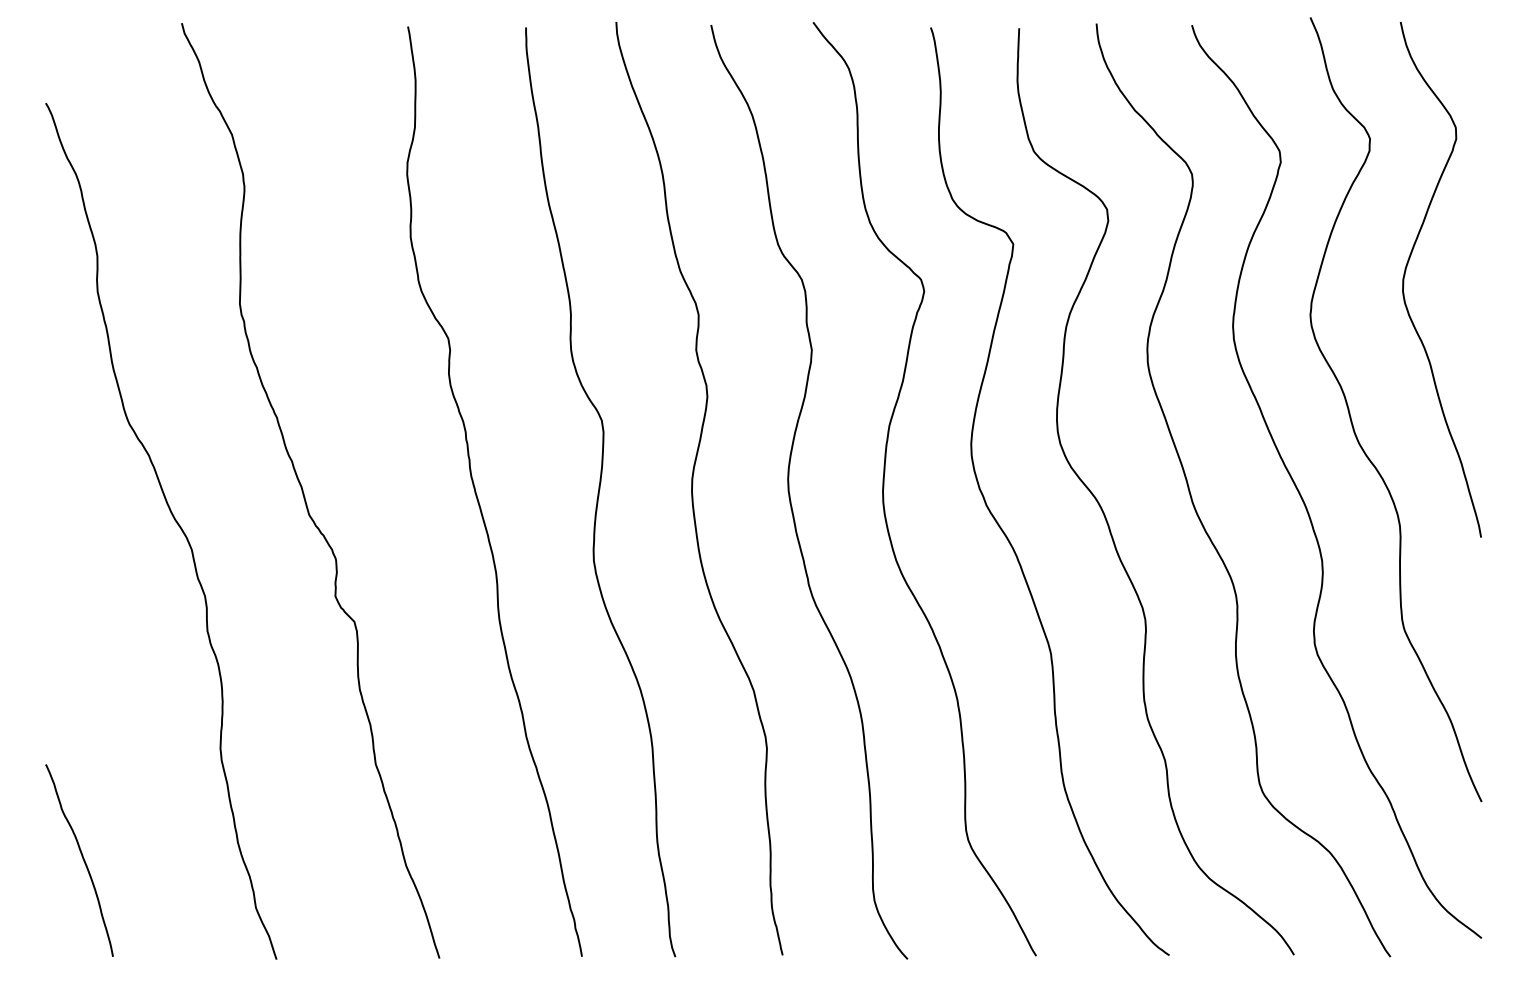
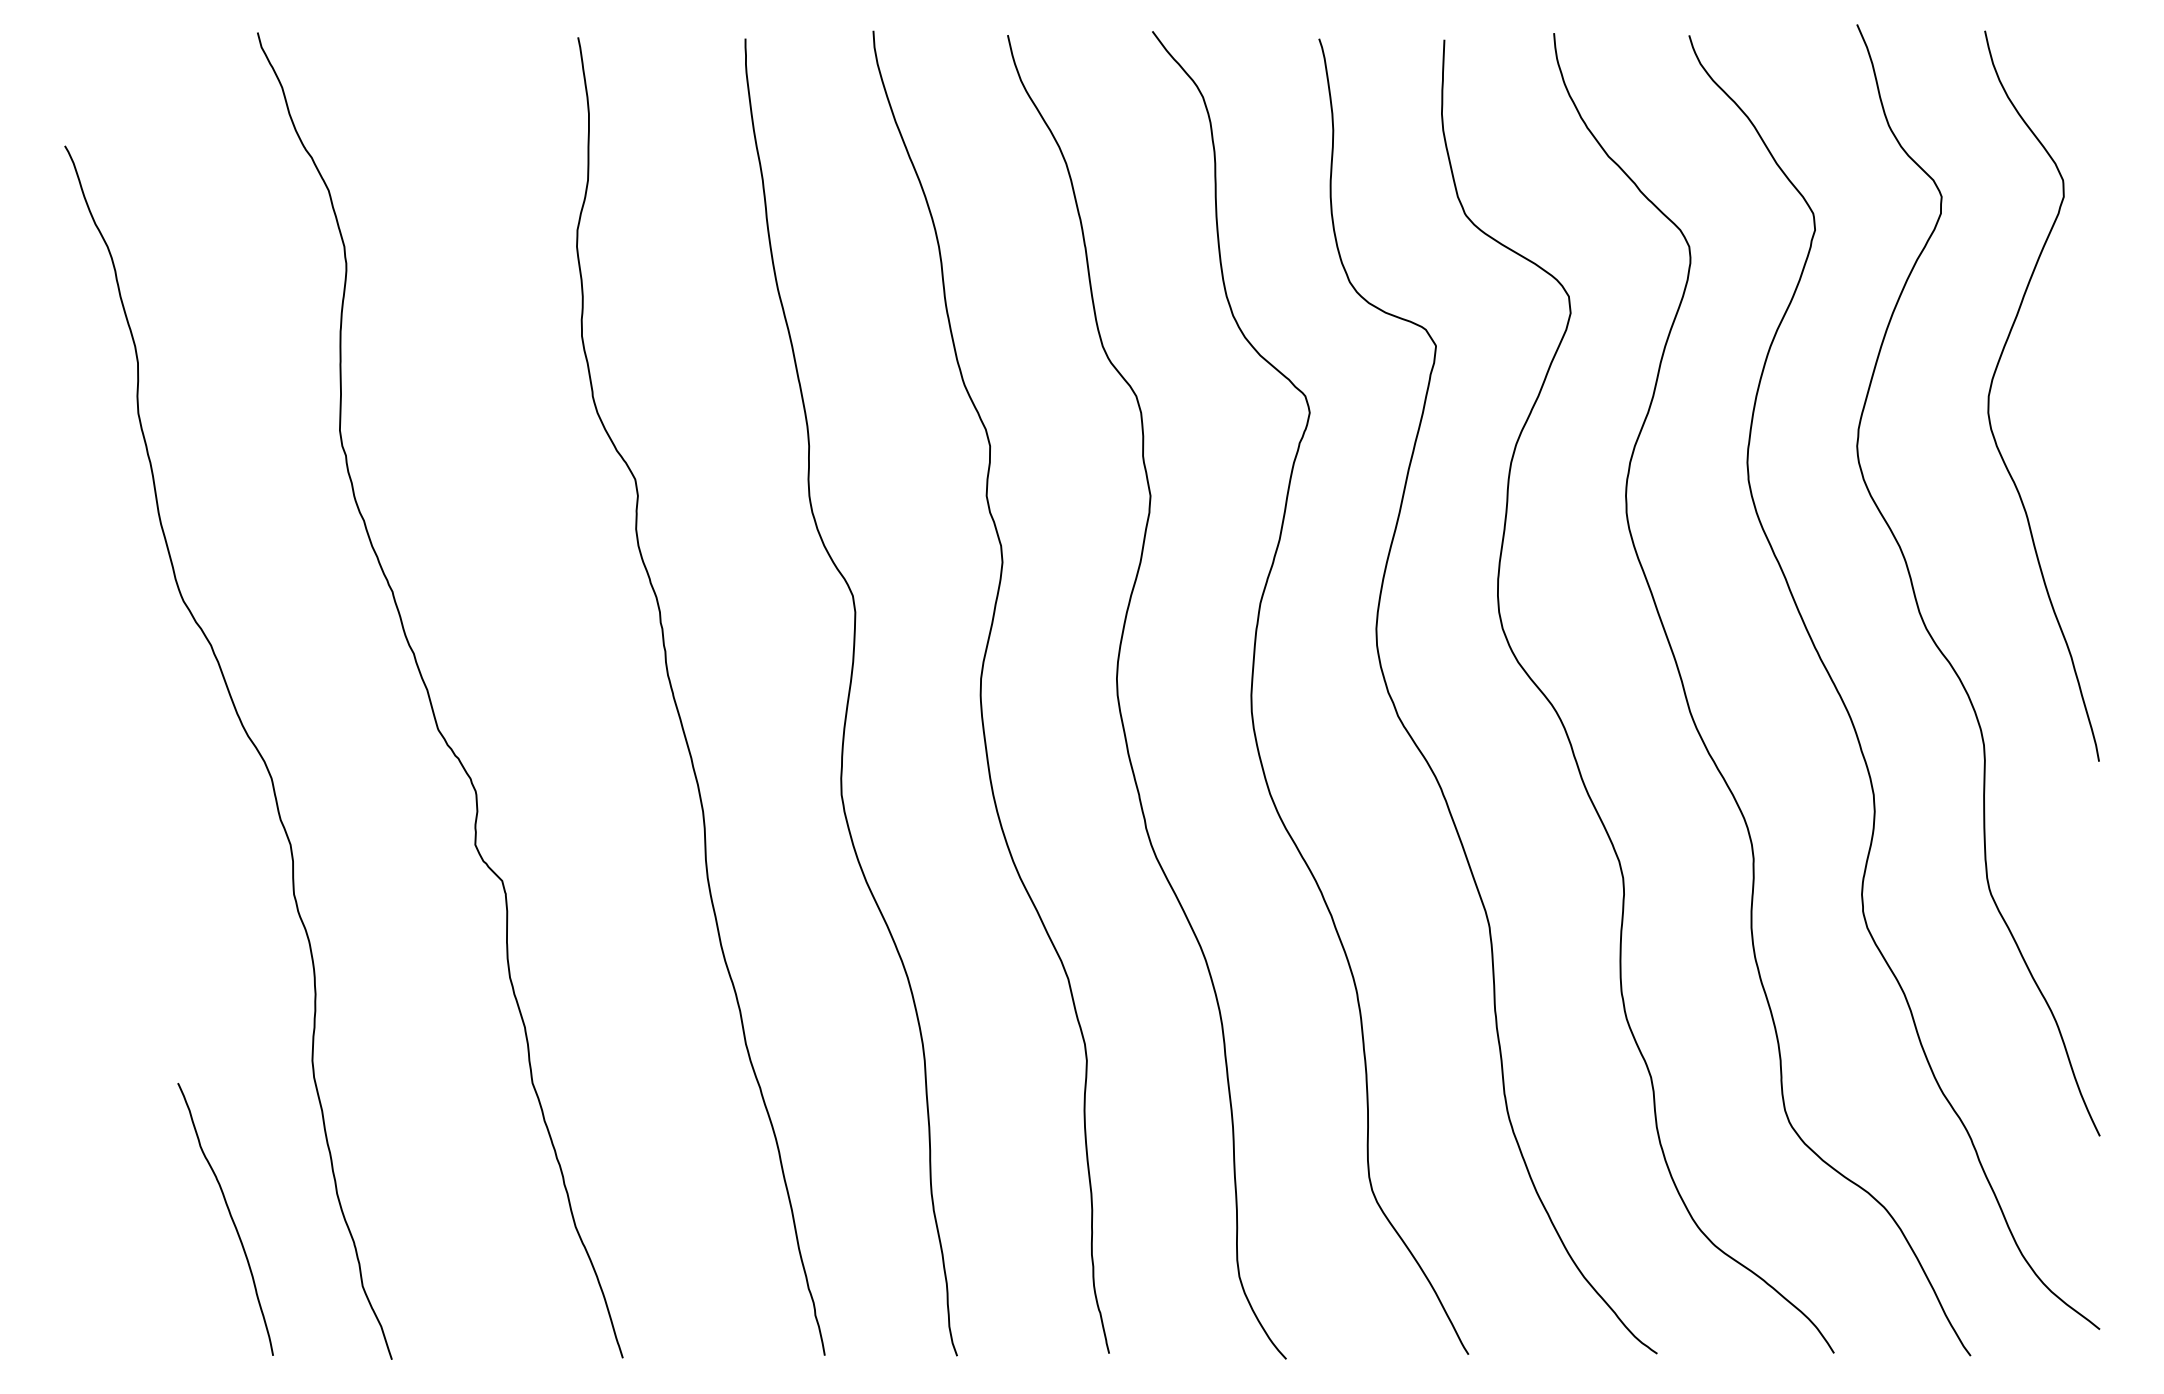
curve: (82, 859) -> (230, 1217), moved

